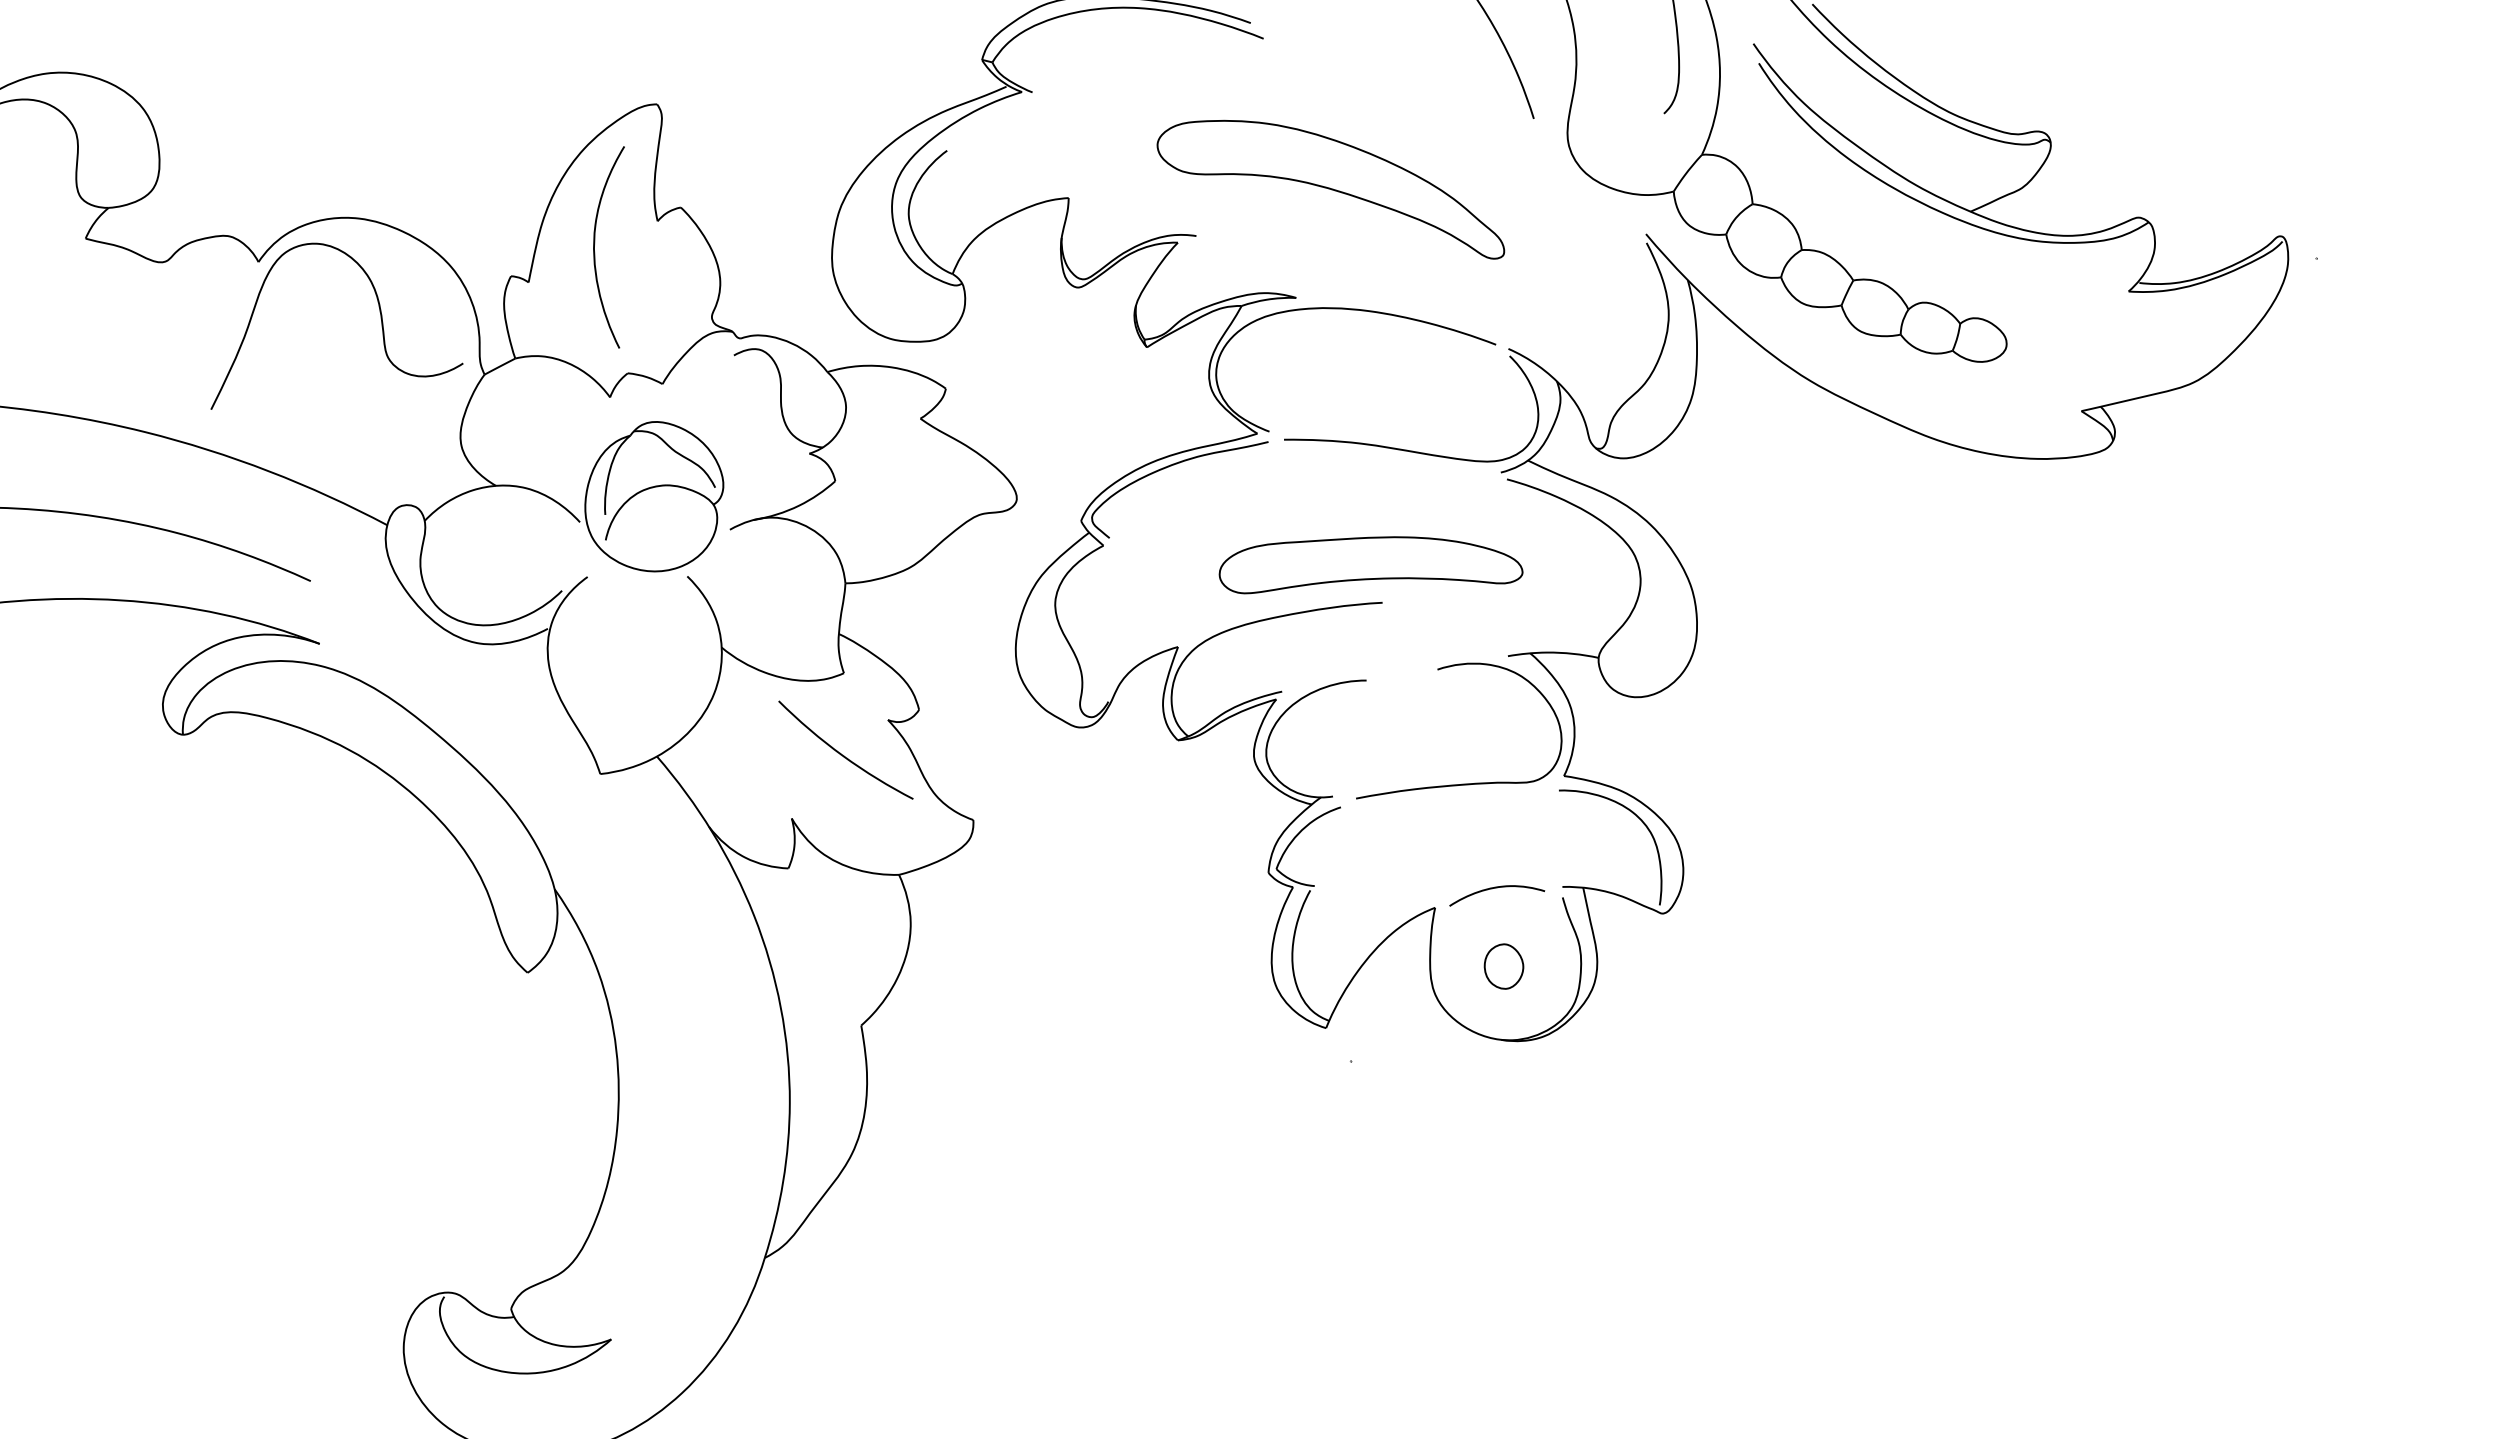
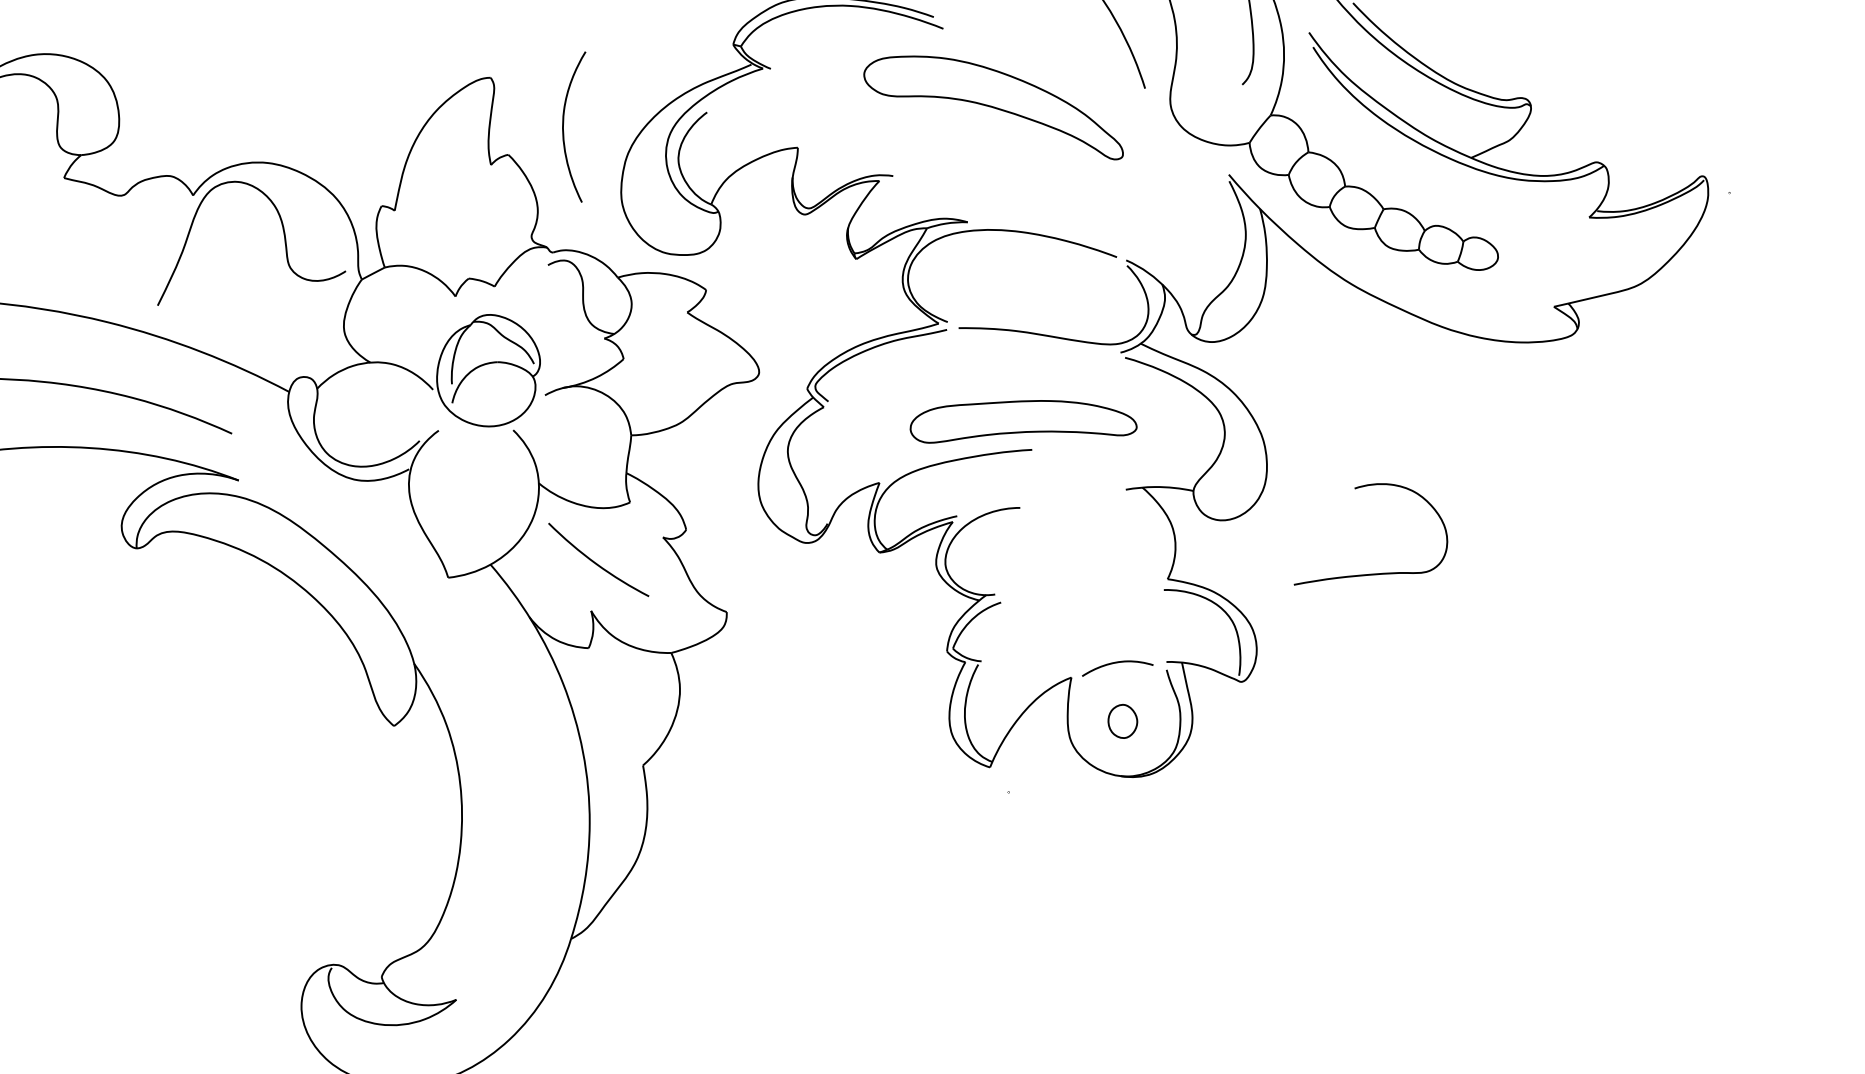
part: (1330, 189) -> (993, 107), moved
curve: (595, 243) -> (564, 124), moved
curve: (841, 753) -> (595, 562), moved
curve: (1461, 783) -> (1372, 573), moved

